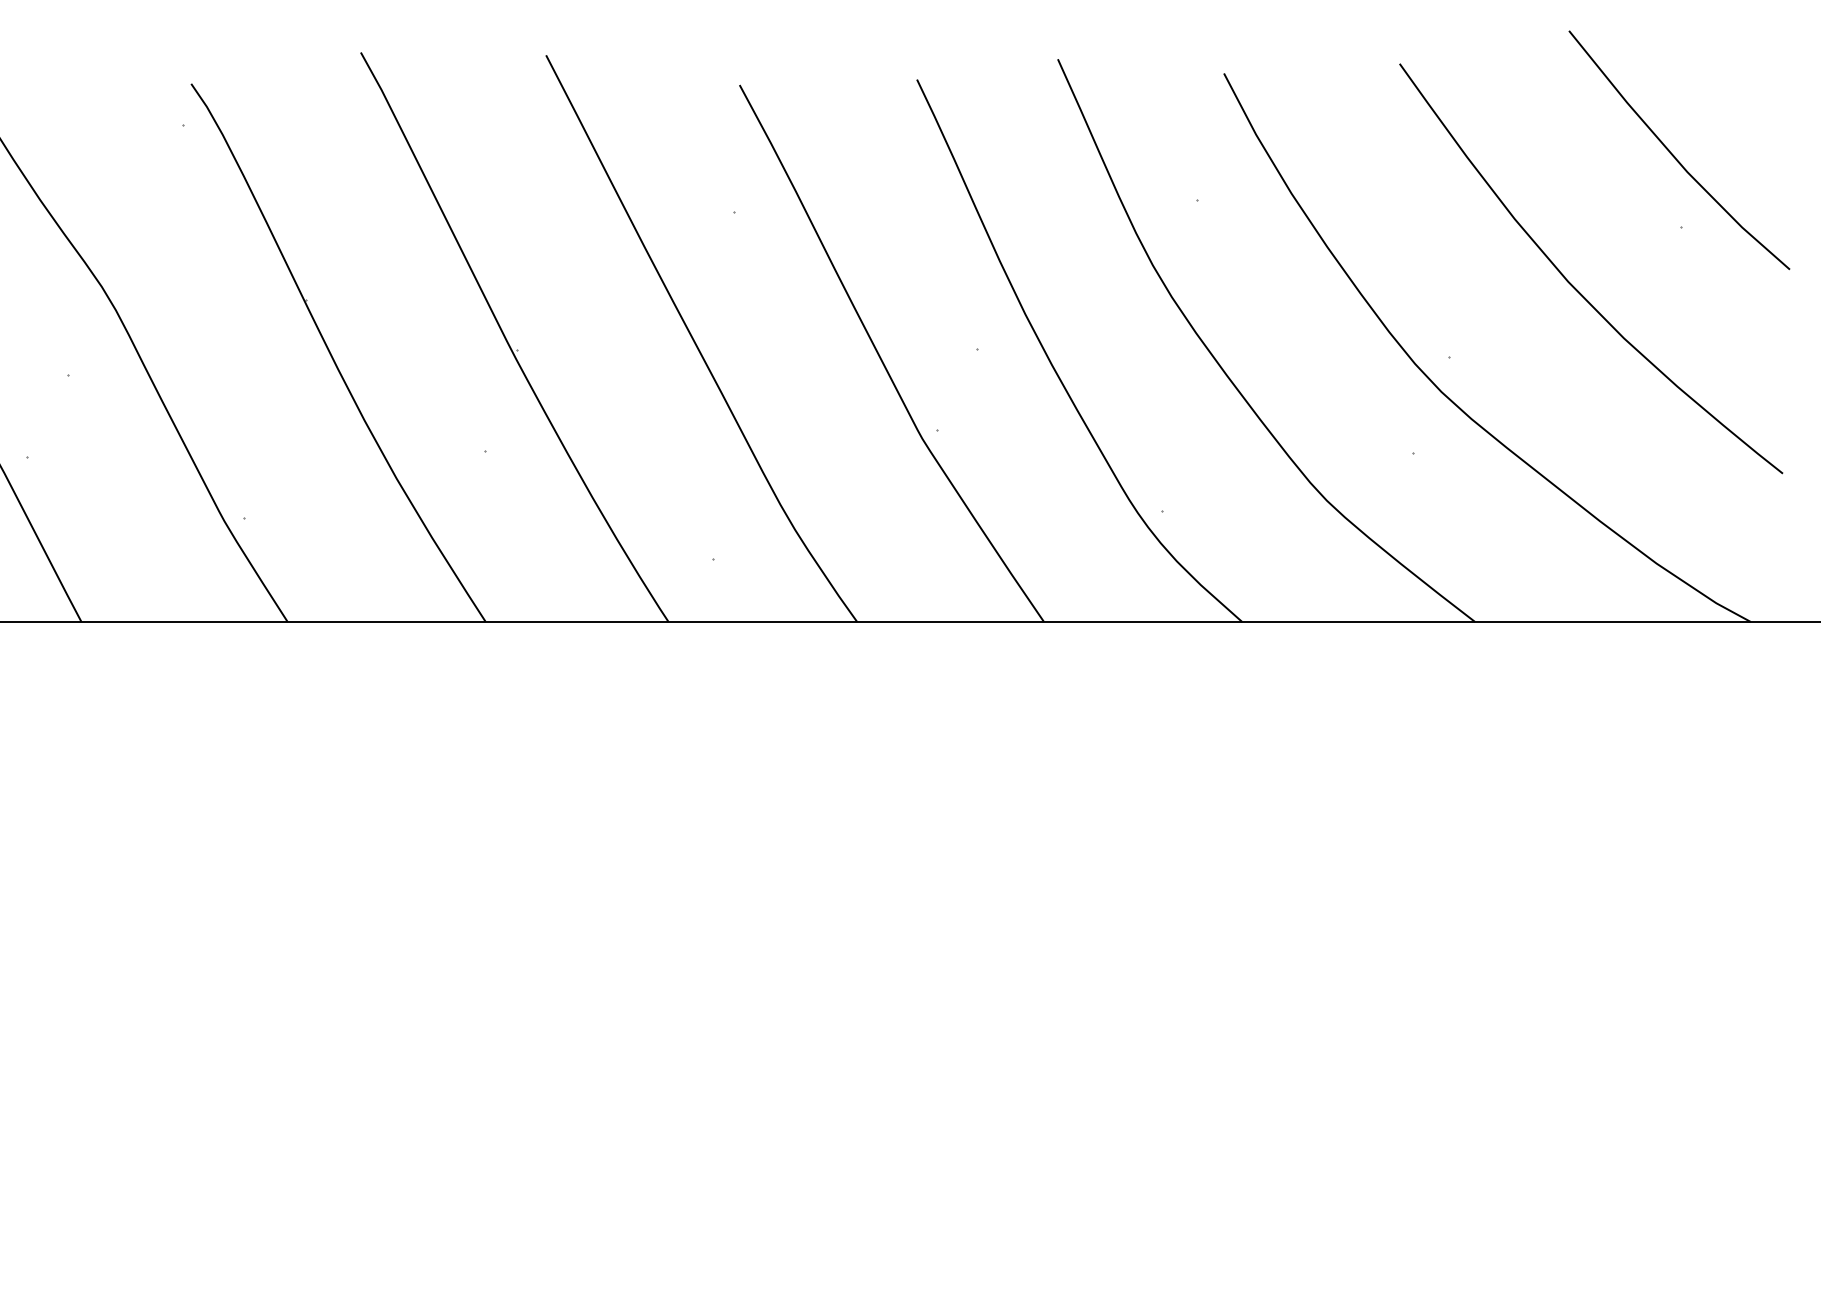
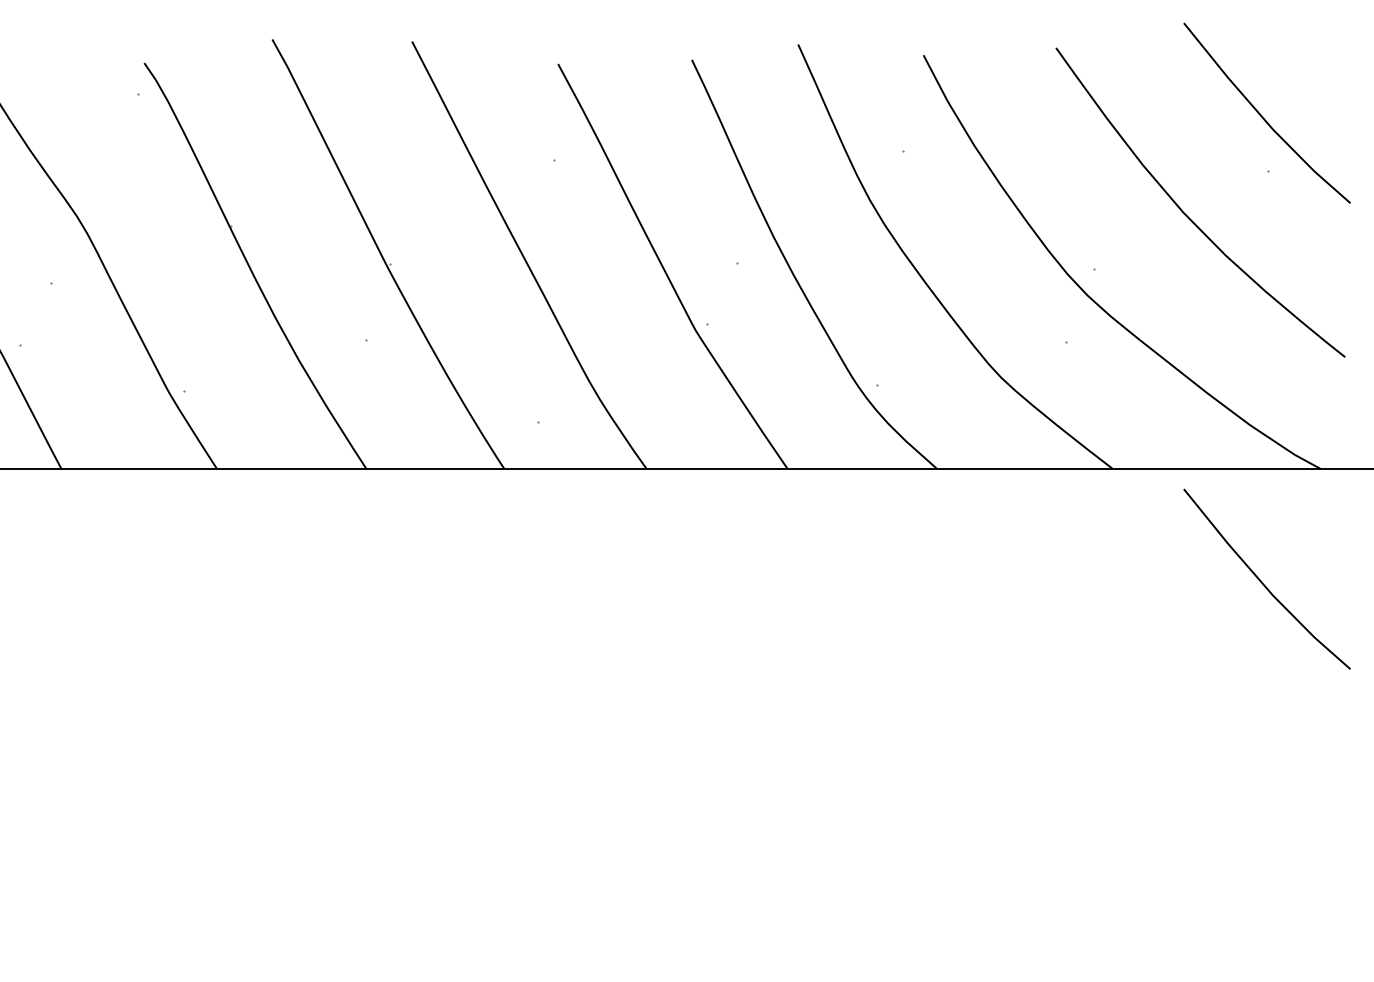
line: (1673, 770) -> (1262, 581), added

